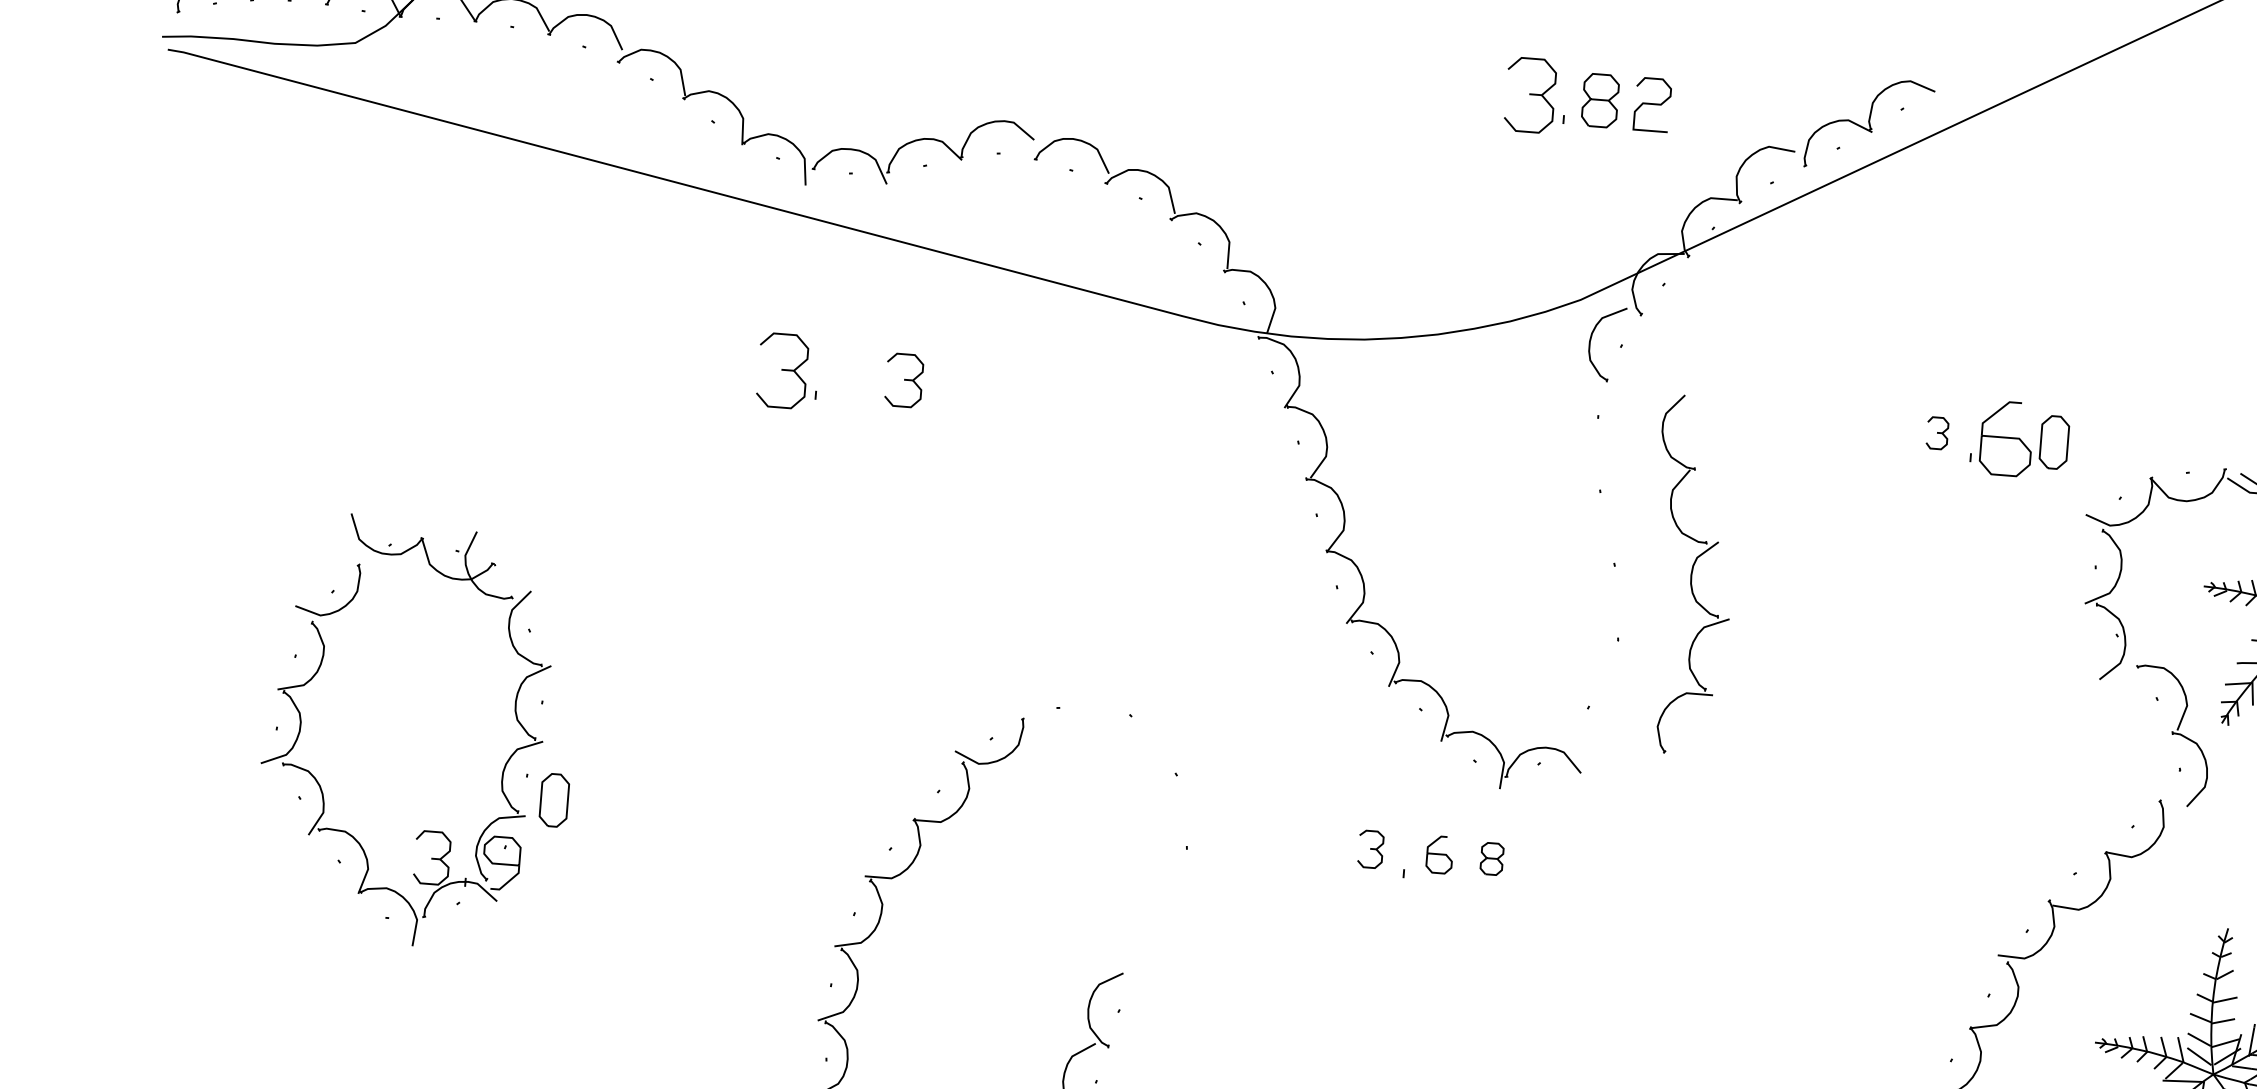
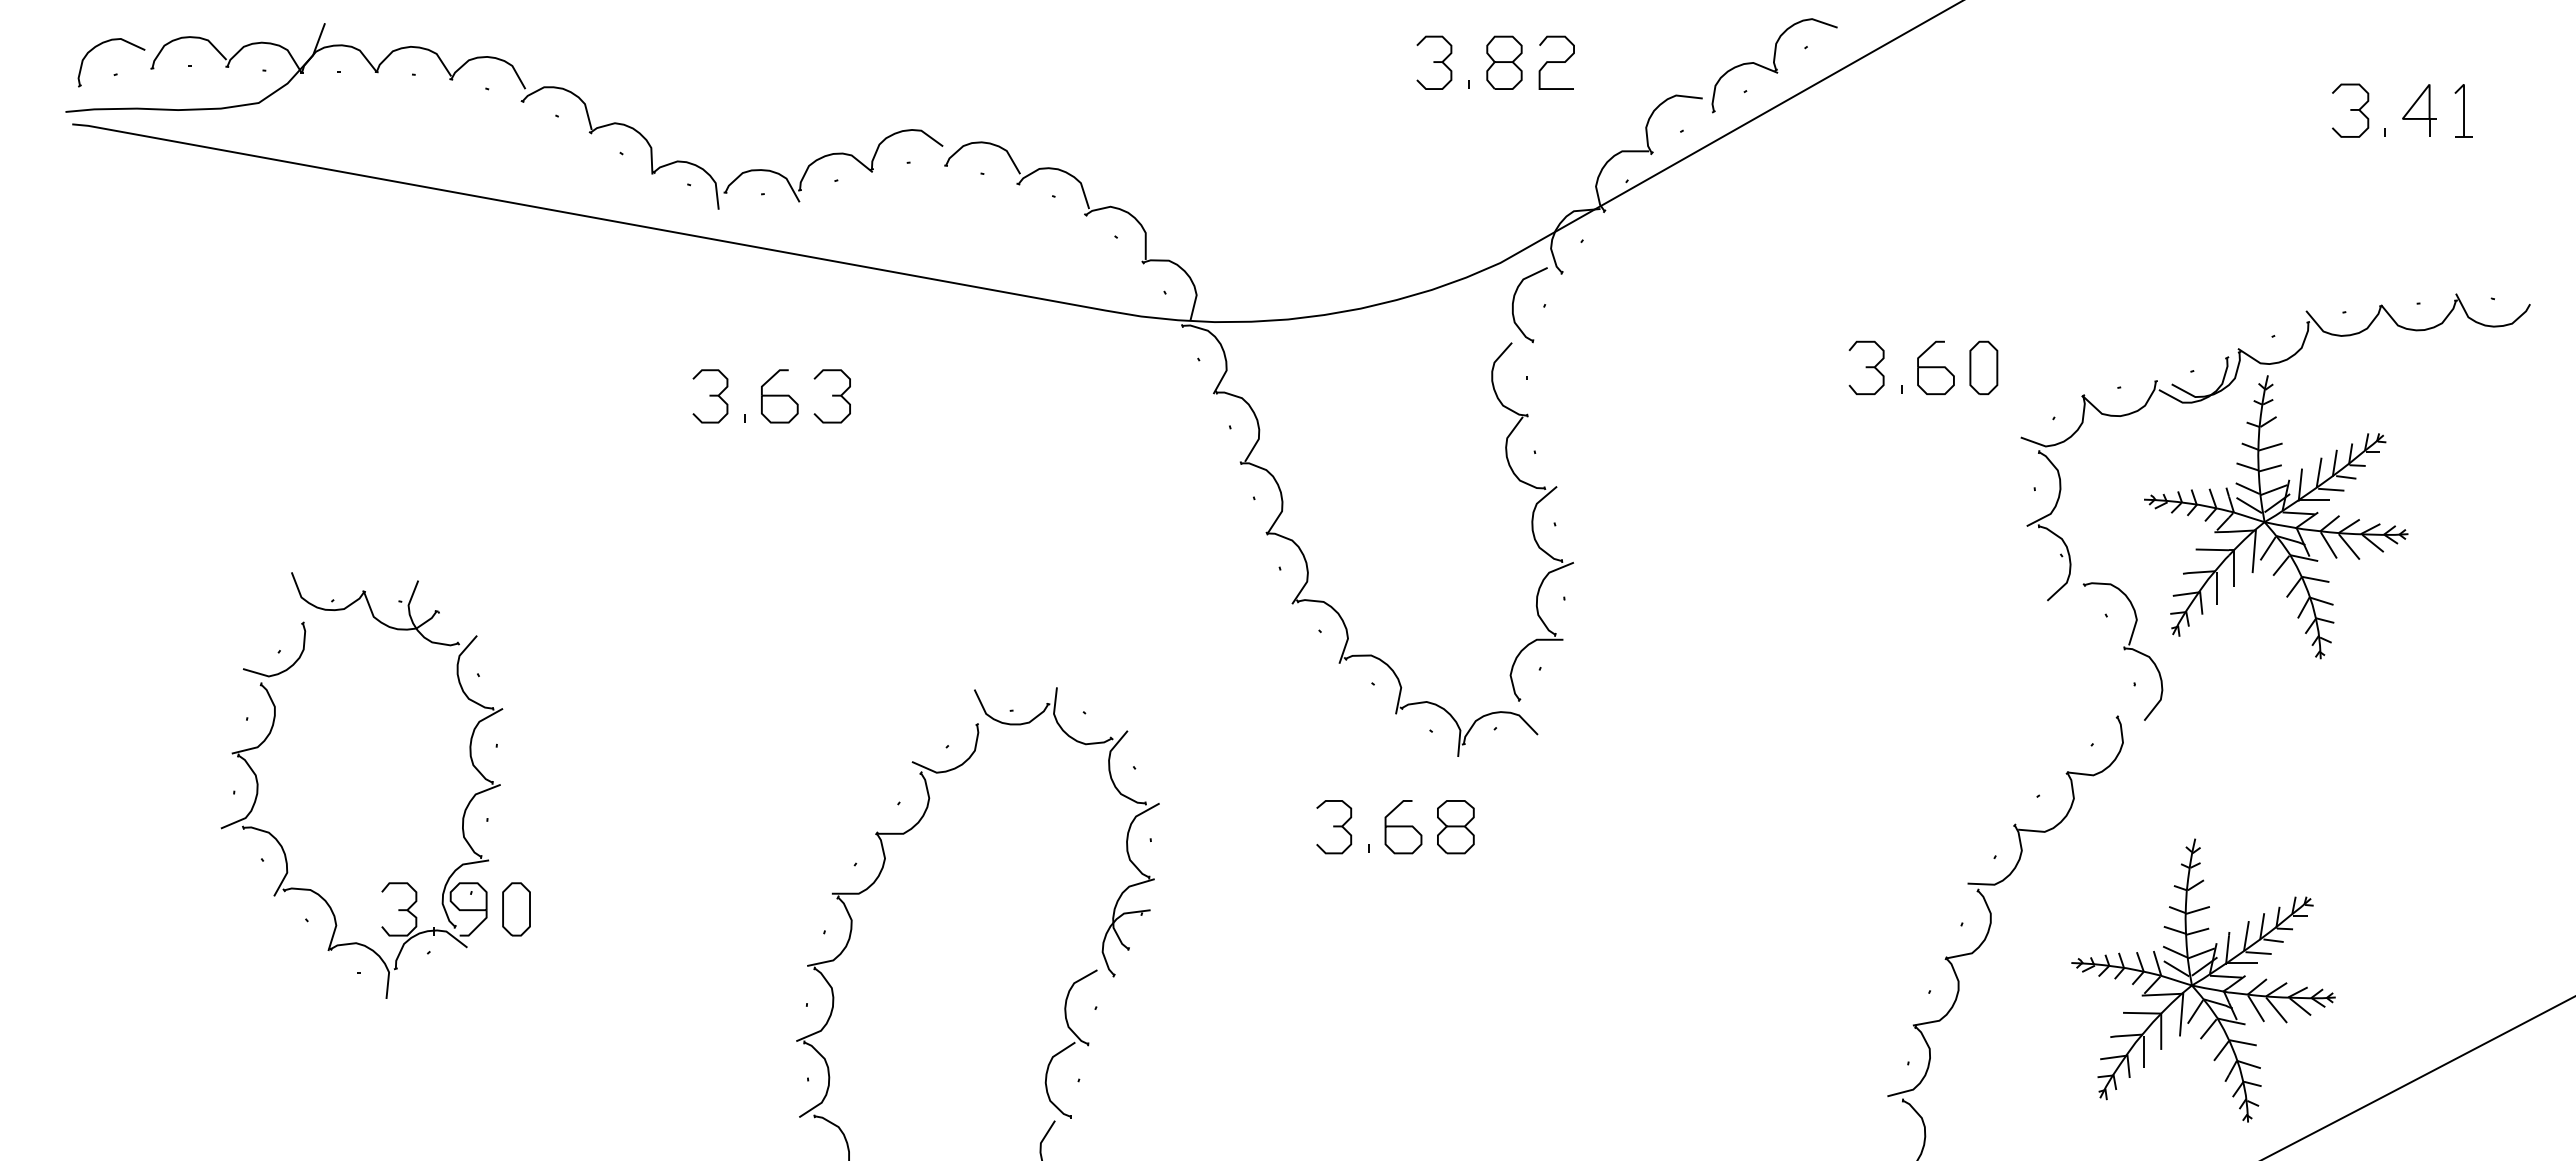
part: (1530, 94) -> (1434, 62), size x0.71
part: (782, 371) -> (710, 396), size x0.71
part: (851, 376) -> (779, 396), added
part: (1937, 432) -> (1866, 367), size x1.67
part: (2006, 438) -> (1935, 367), size x0.71
part: (1691, 574) -> (1532, 521), moved
part: (554, 800) -> (516, 909), moved
part: (1163, 841) -> (1126, 835), added
part: (1371, 849) -> (1334, 827), size x1.43
part: (1439, 855) -> (1403, 827), size x1.43
part: (1491, 859) -> (1455, 827), size x1.67

